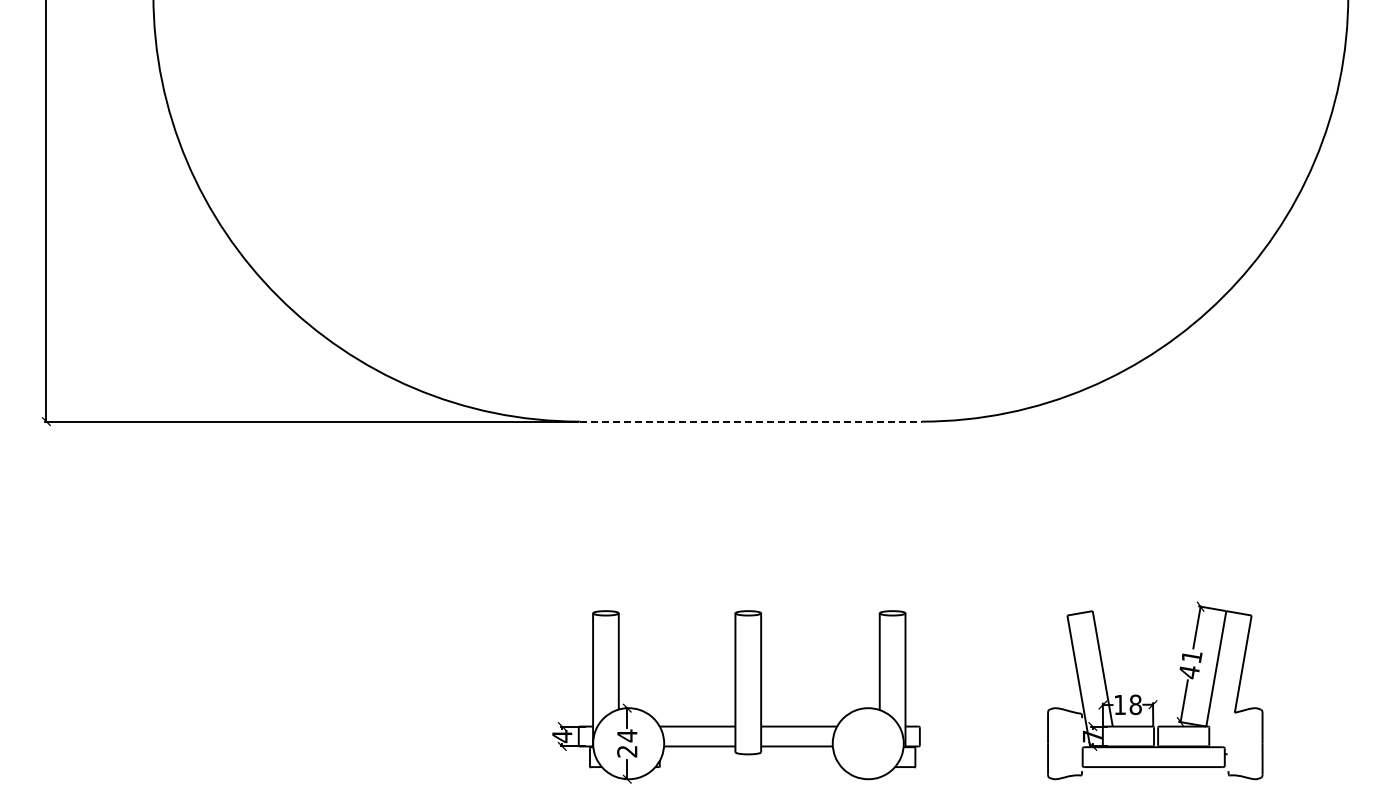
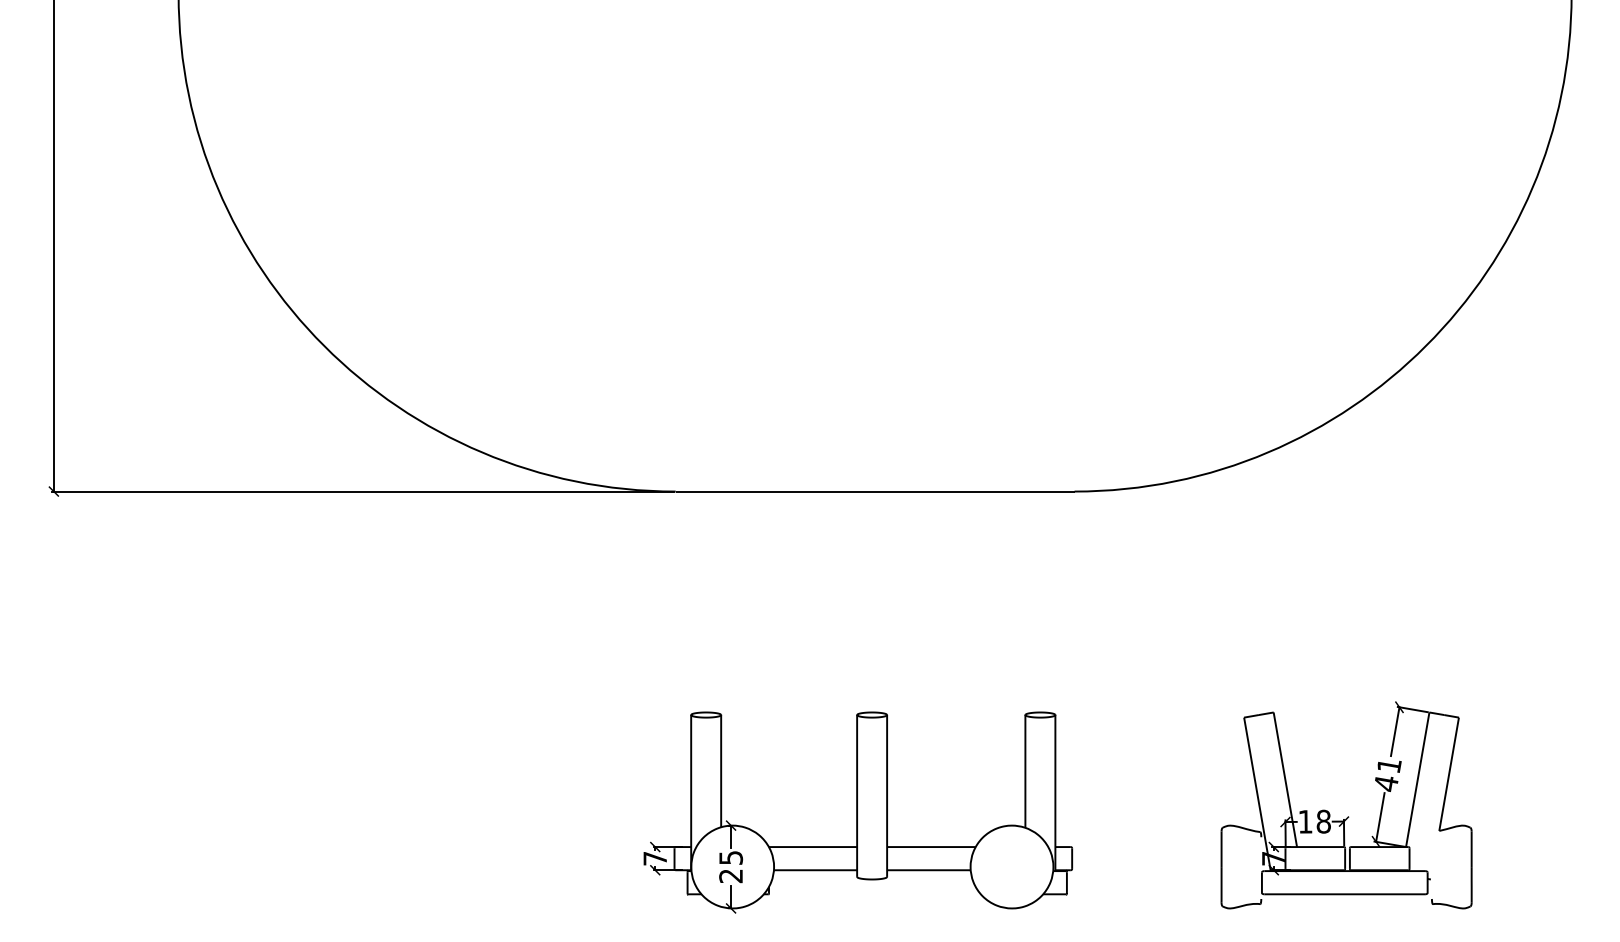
line: (751, 421) -> (875, 491), dashed -> solid
text: (627, 735) -> (731, 857), 24 -> 25
text: (562, 736) -> (655, 858), 4 -> 7

